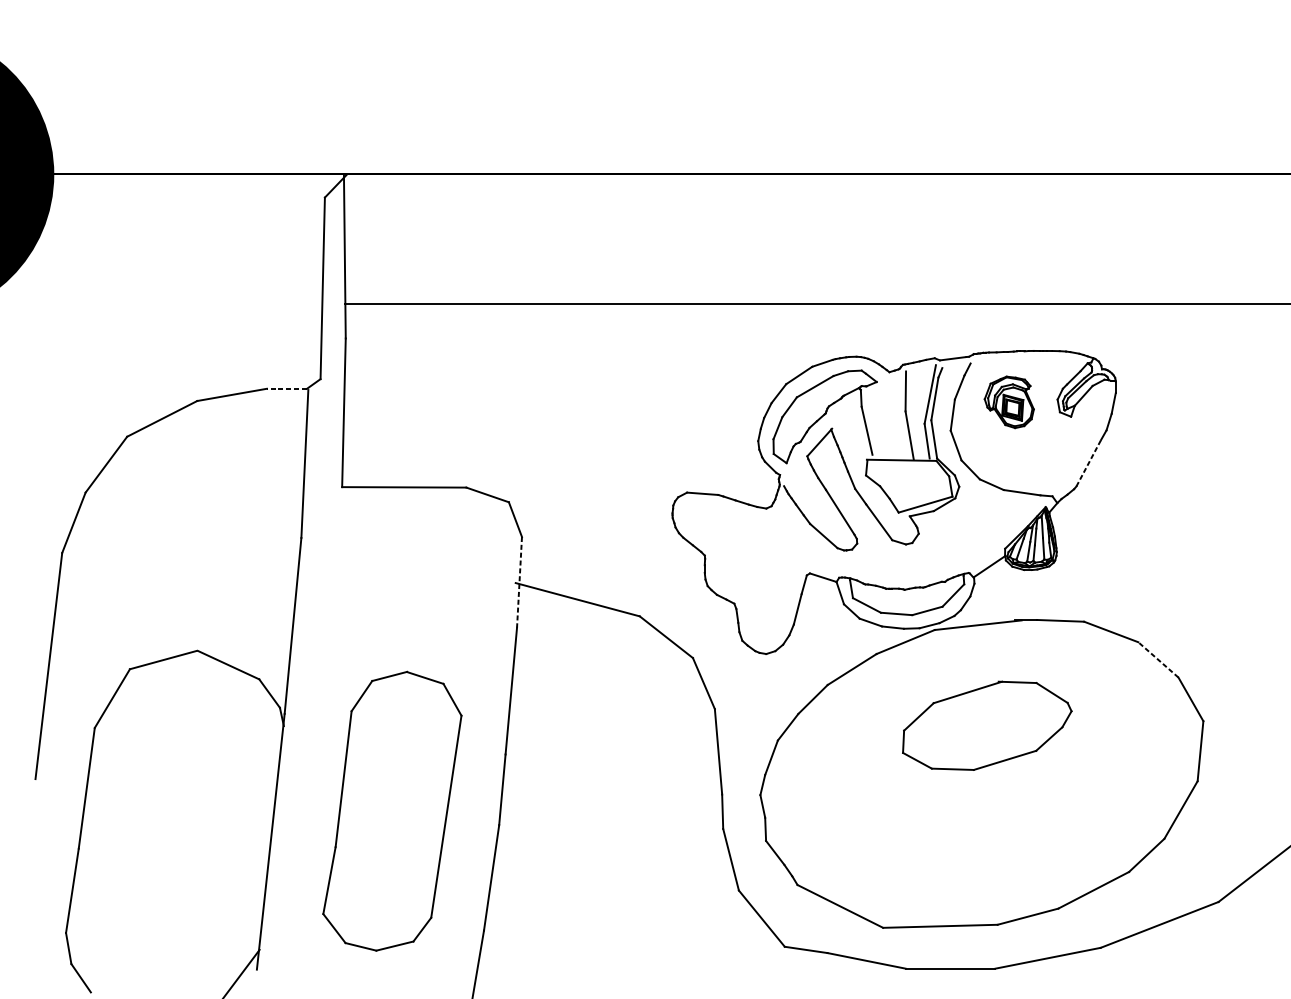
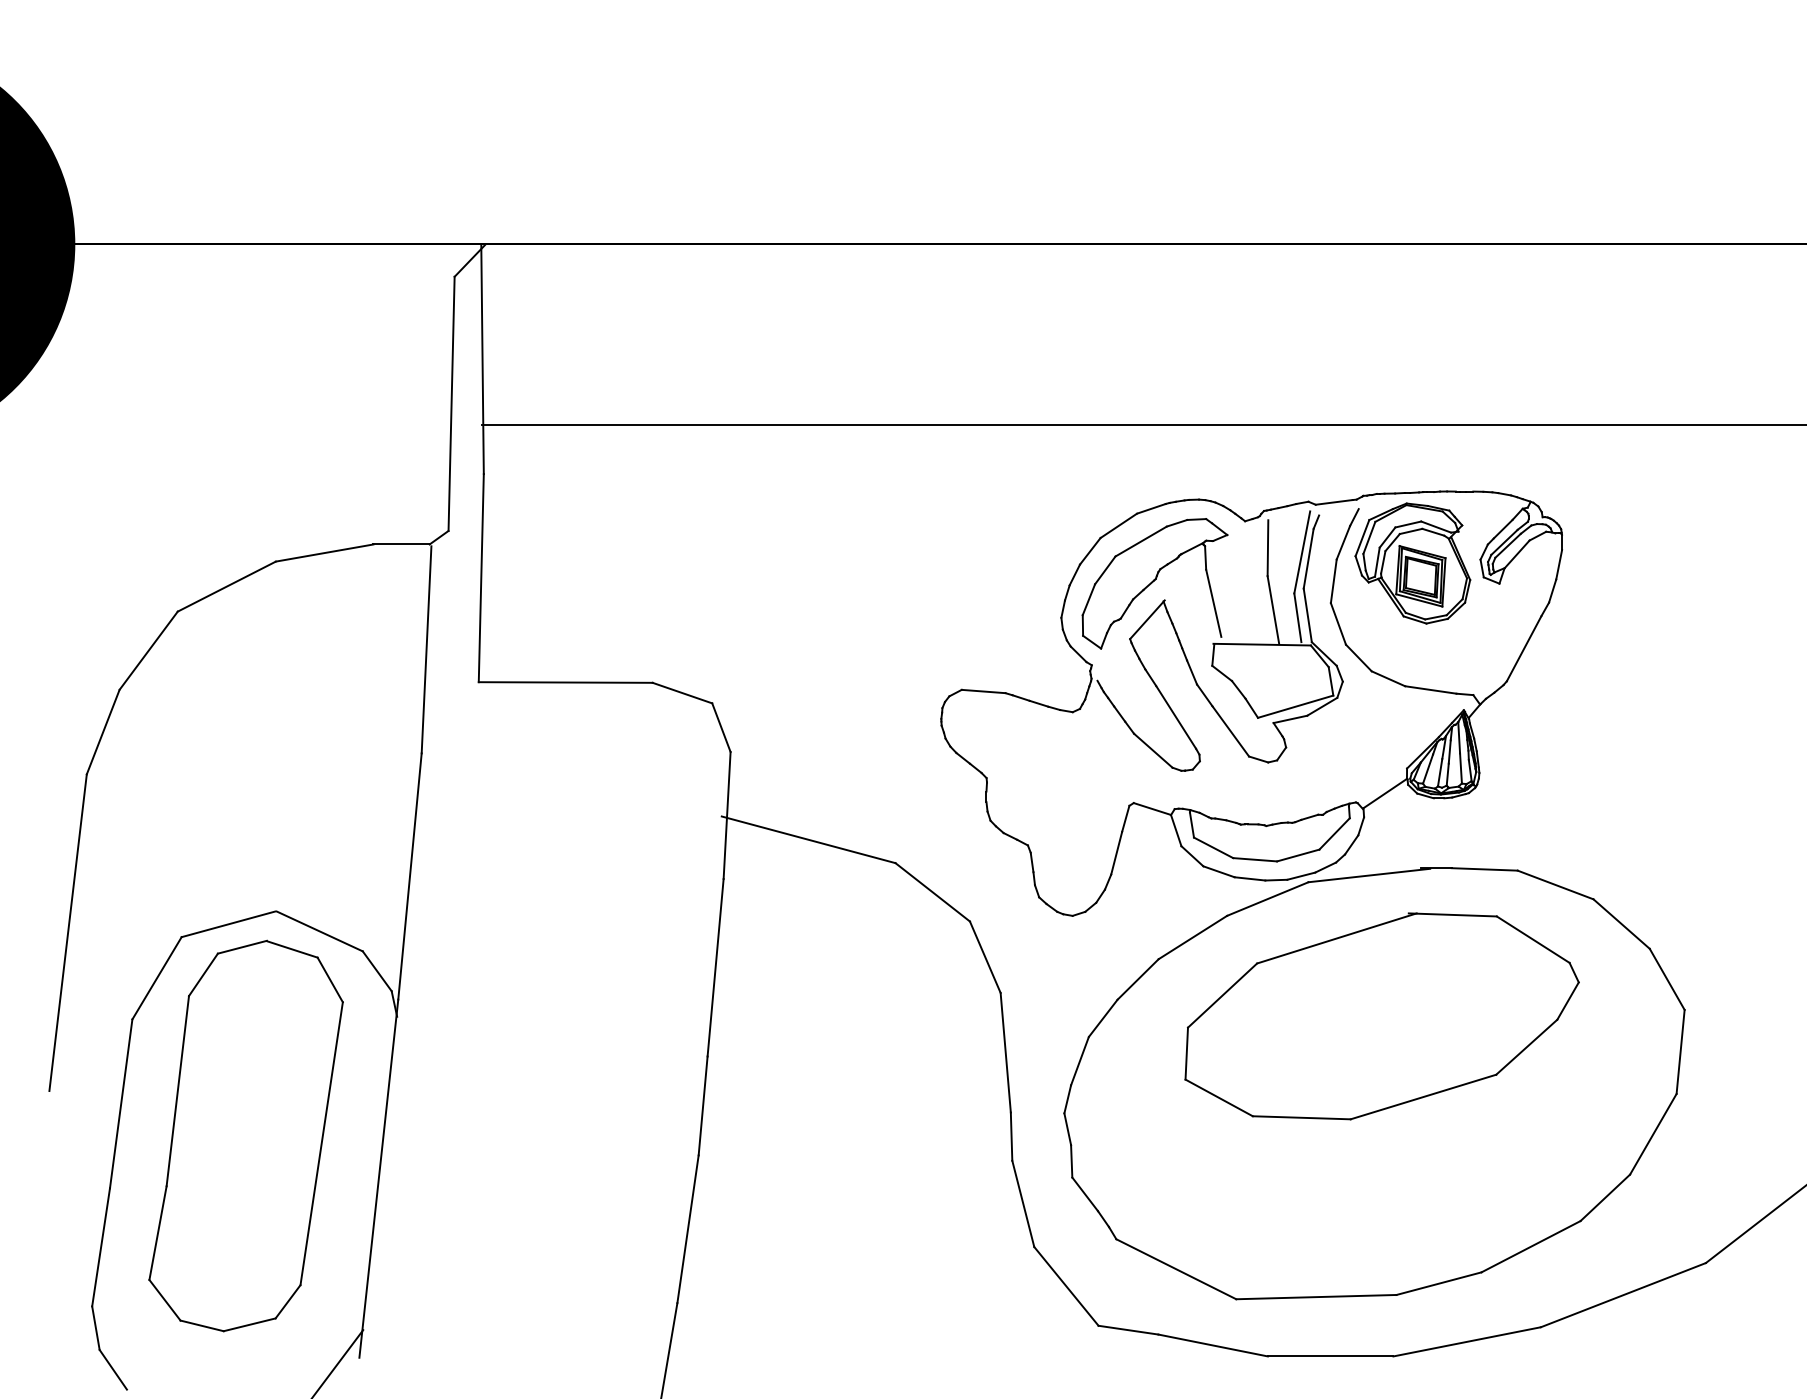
line: (286, 388) -> (401, 544), dashed -> solid
part: (1009, 402) -> (1412, 563), size x1.67
line: (1089, 463) -> (1524, 648), dashed -> solid
line: (519, 582) -> (727, 815), dashed -> solid
line: (1158, 659) -> (1621, 923), dashed -> solid
part: (986, 725) -> (1381, 1016), size x1.67
part: (391, 810) -> (245, 1135), moved

